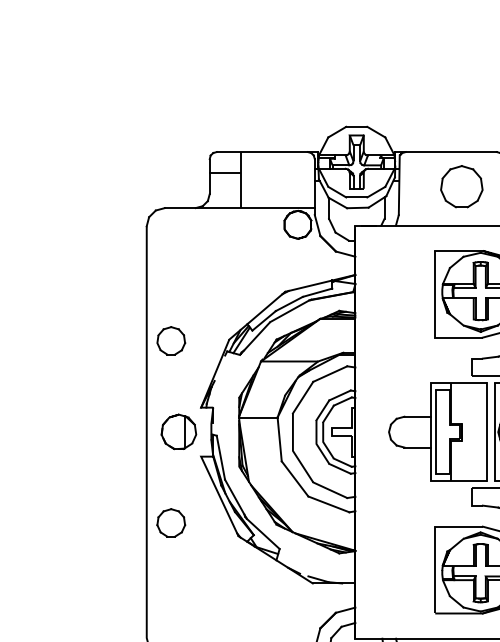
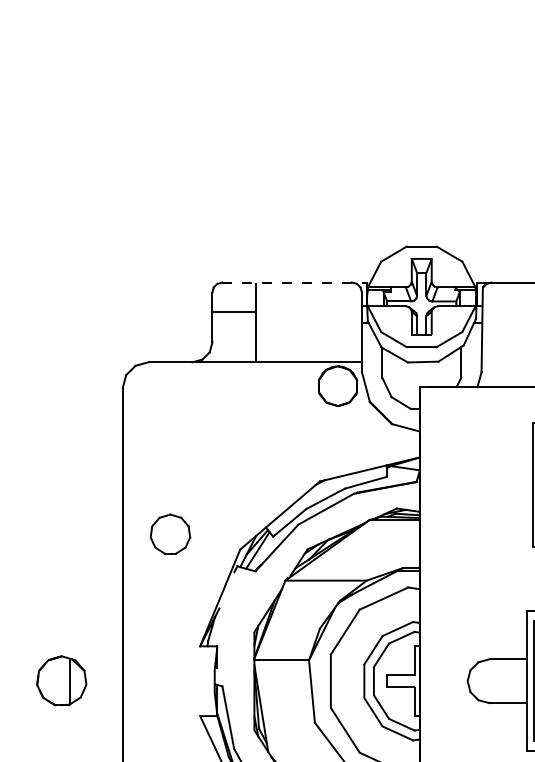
line: (267, 152) -> (294, 283), solid -> dashed
part: (171, 340) -> (170, 533), moved
part: (178, 431) -> (61, 680), moved

